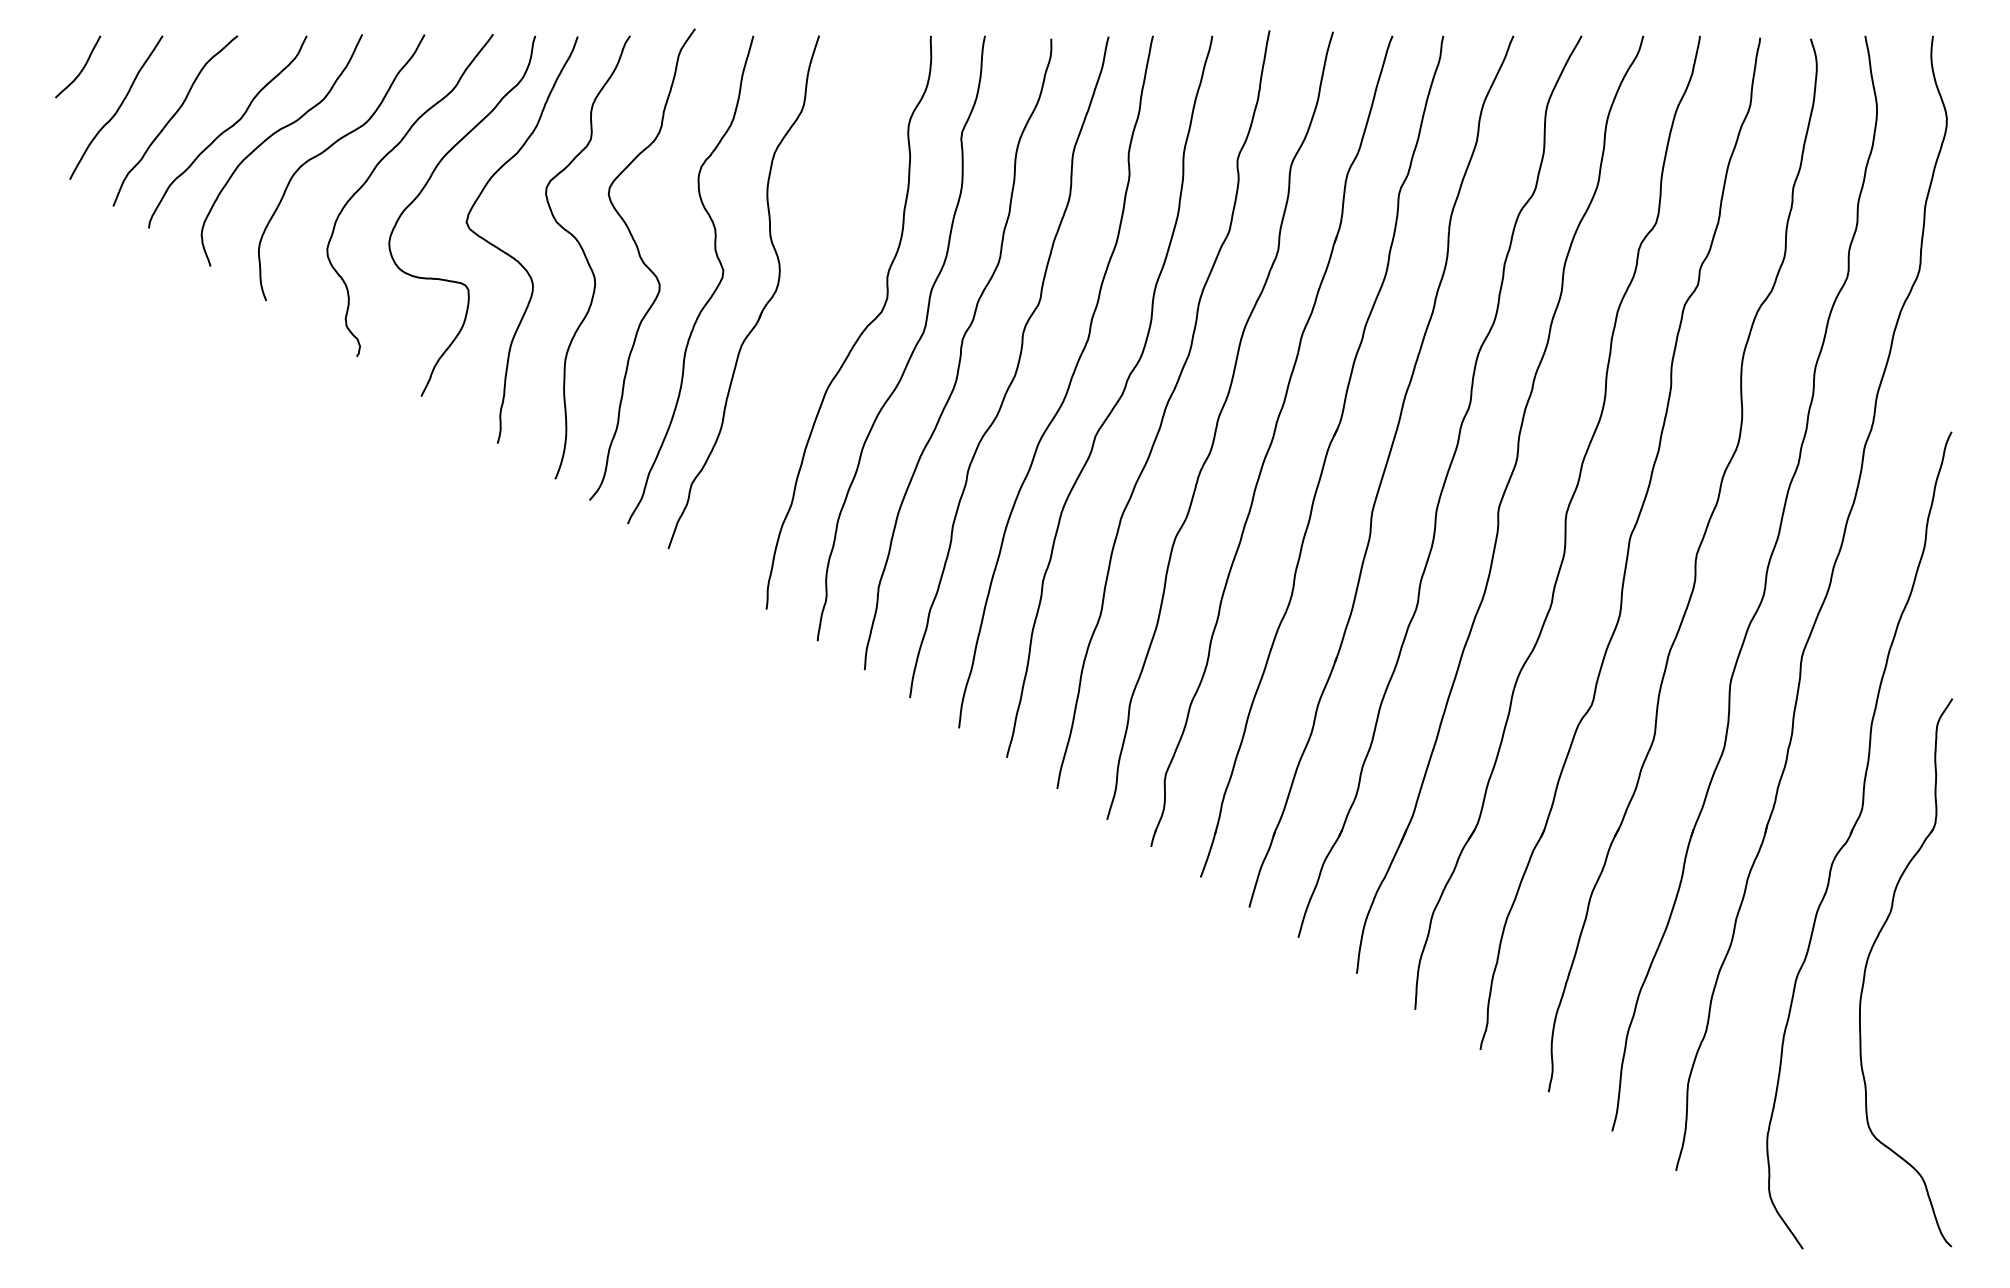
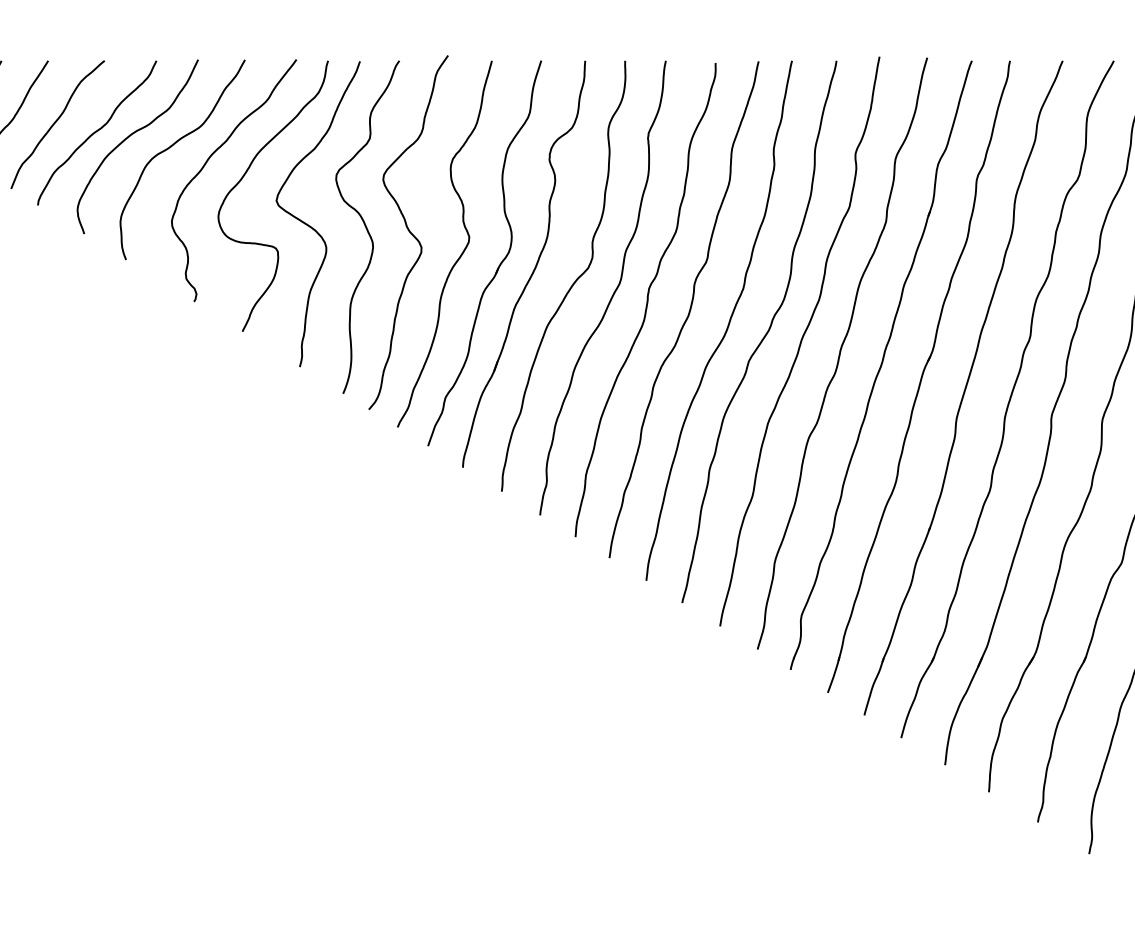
part: (808, 314) -> (533, 270), added

